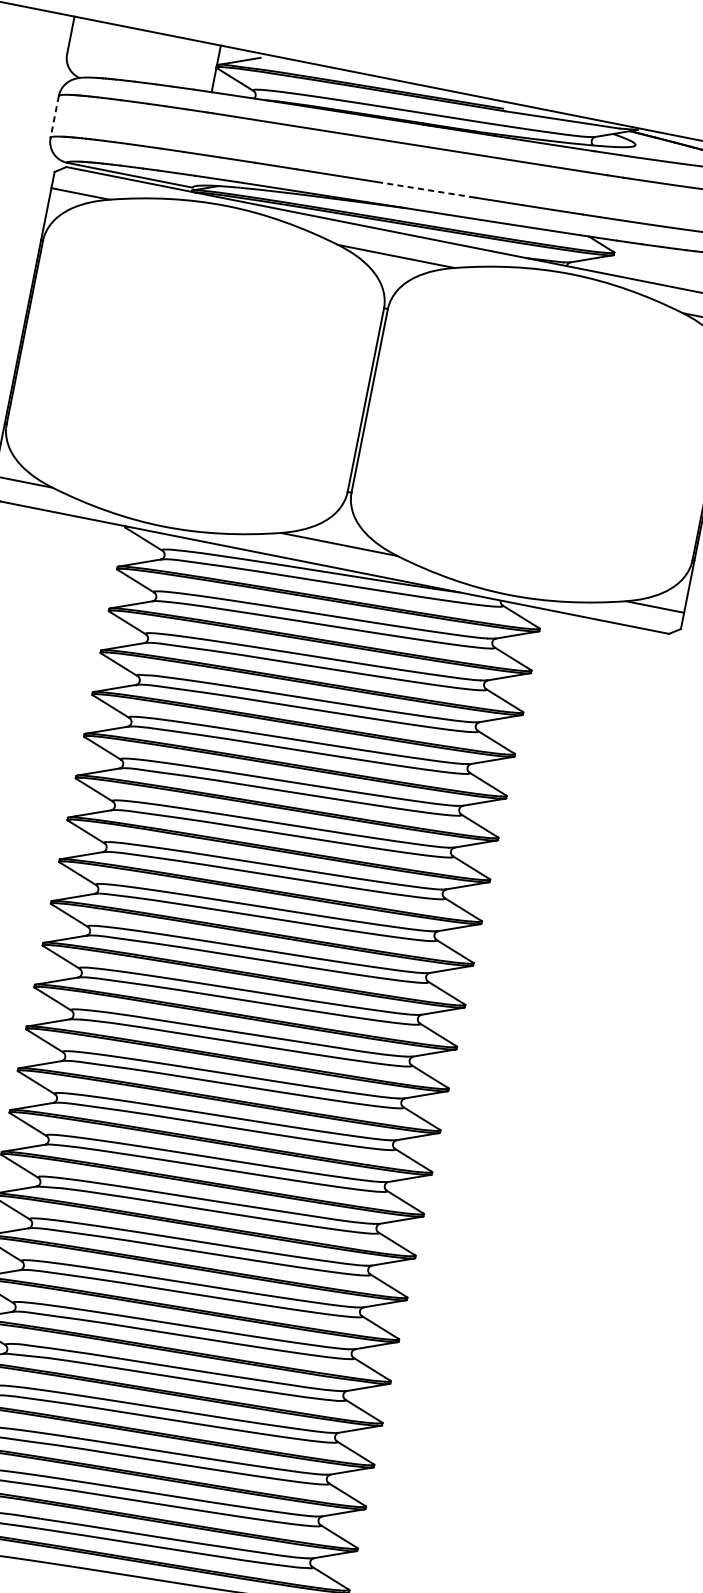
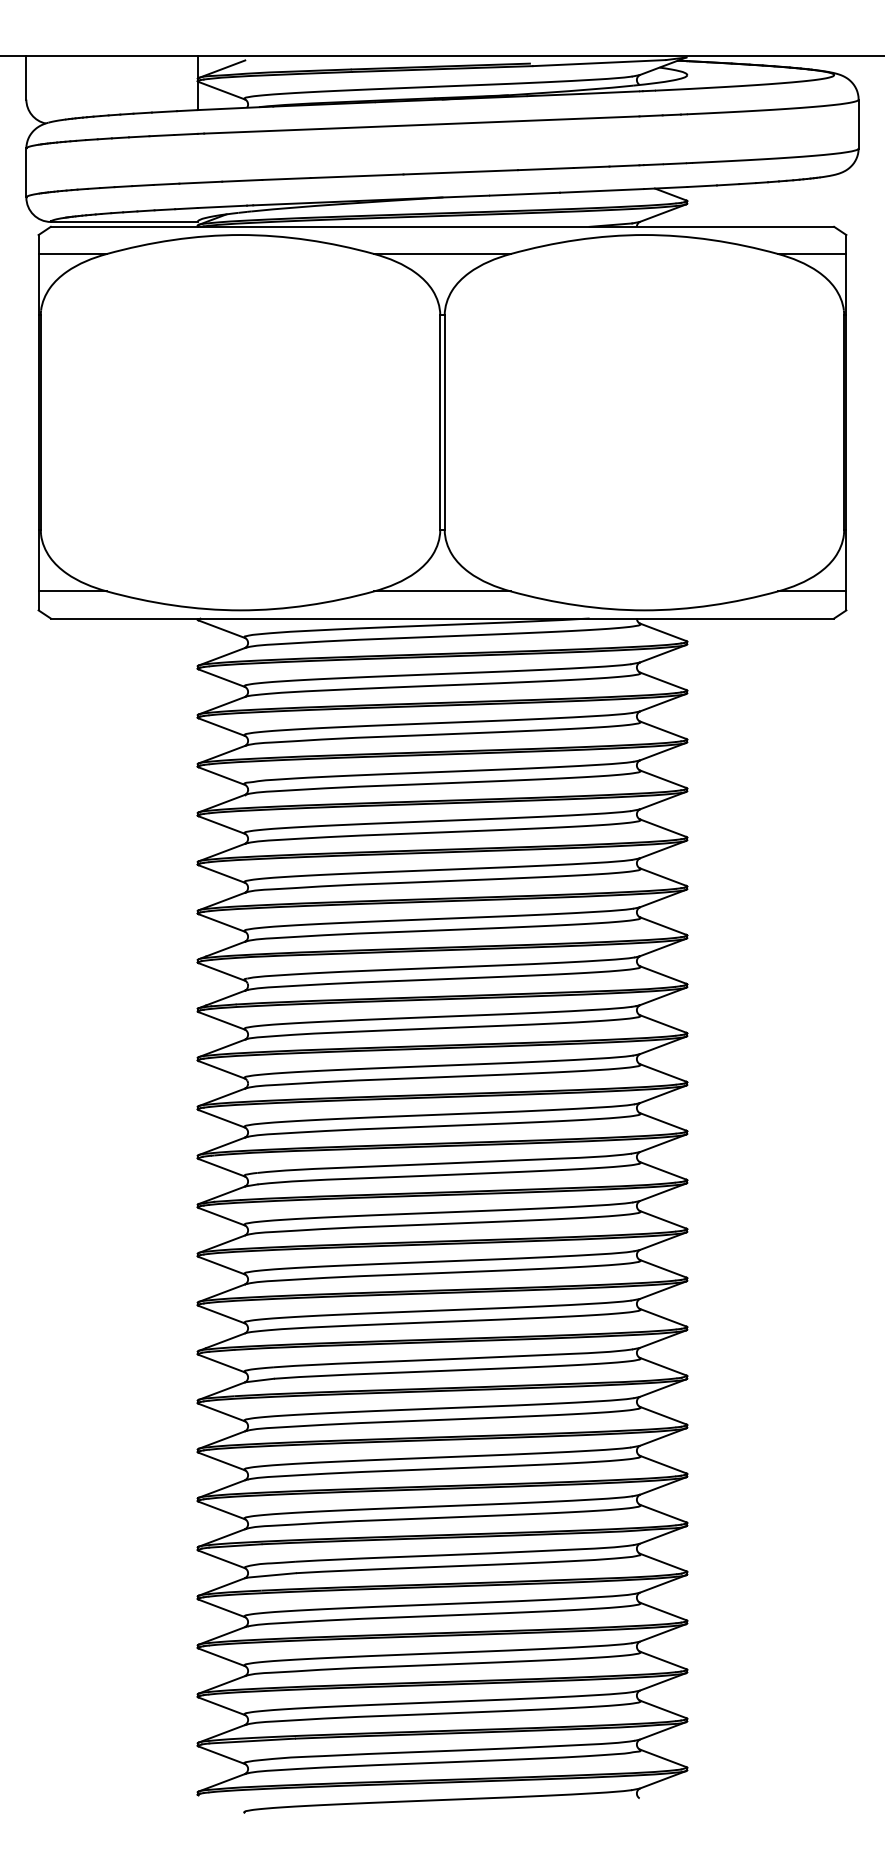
line: (54, 116) -> (26, 172), dashed -> solid
line: (425, 189) -> (460, 172), dashed -> solid

